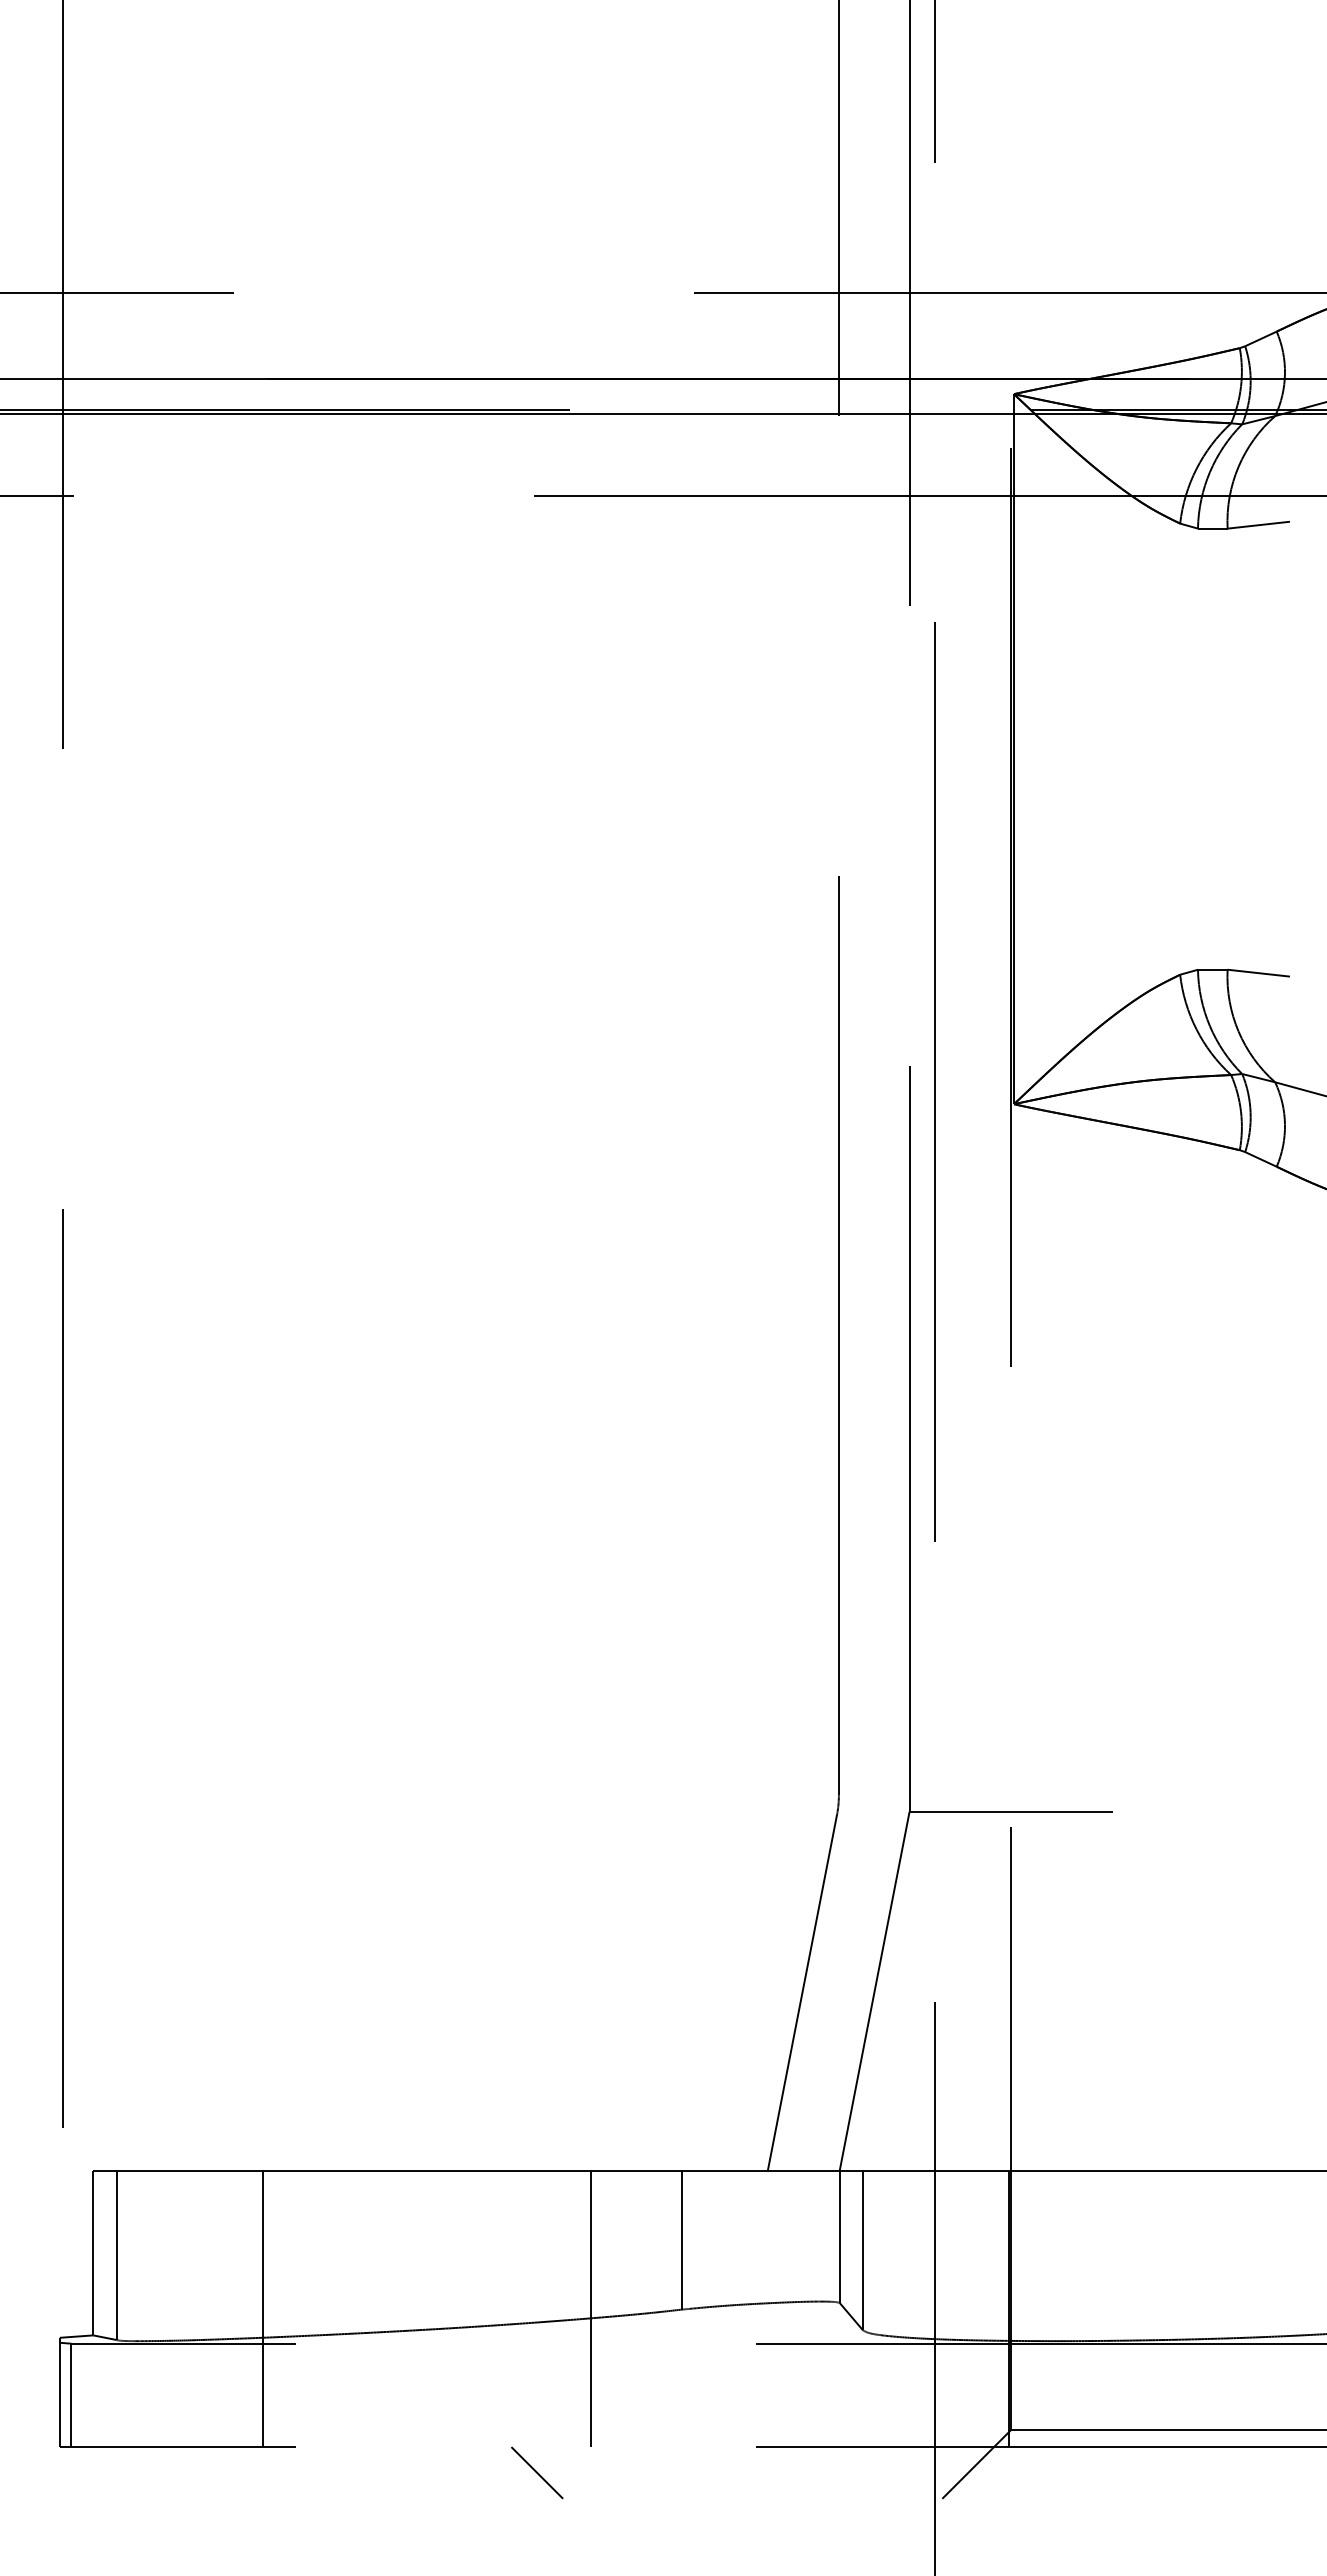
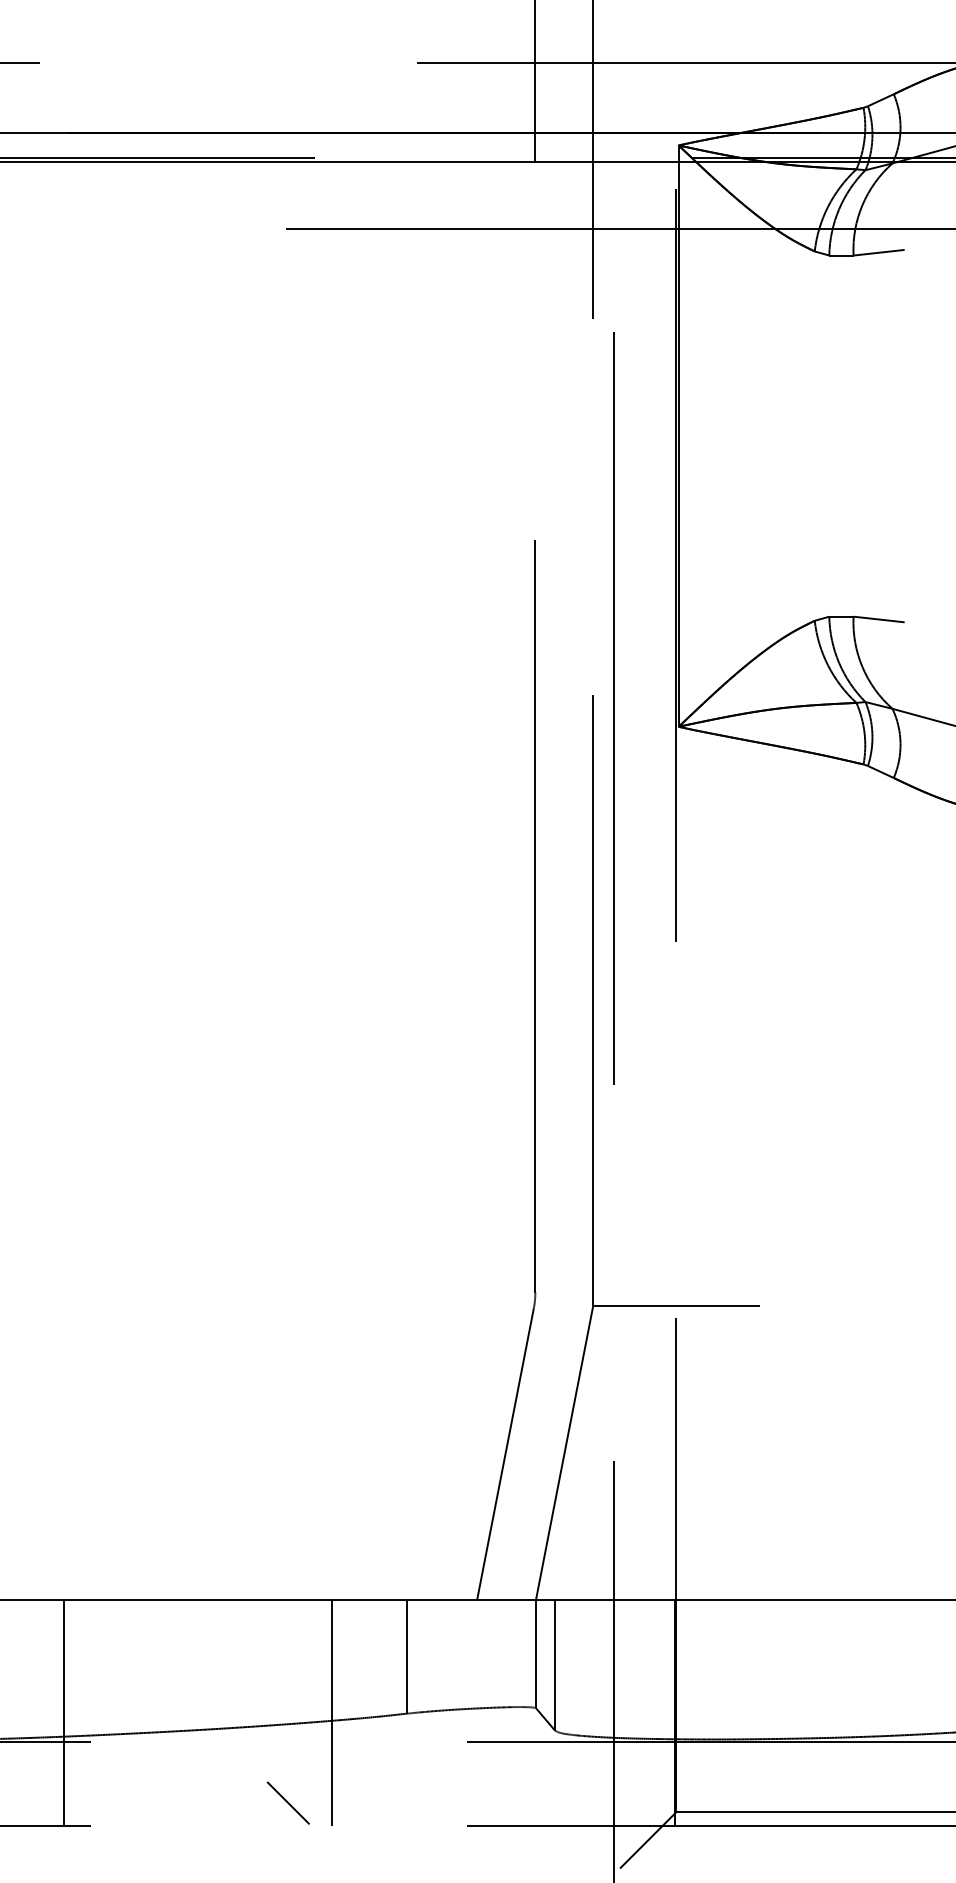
line: (537, 2472) -> (288, 1802), moved

